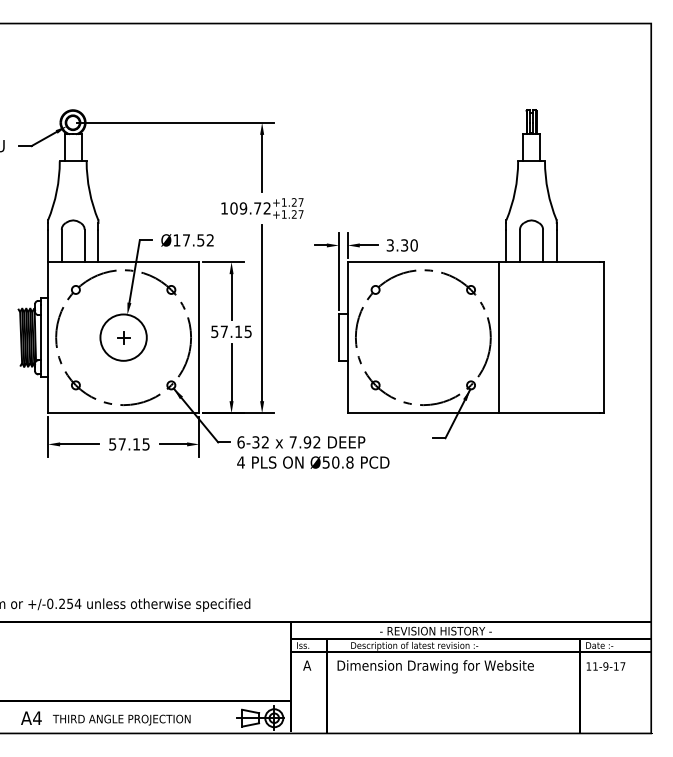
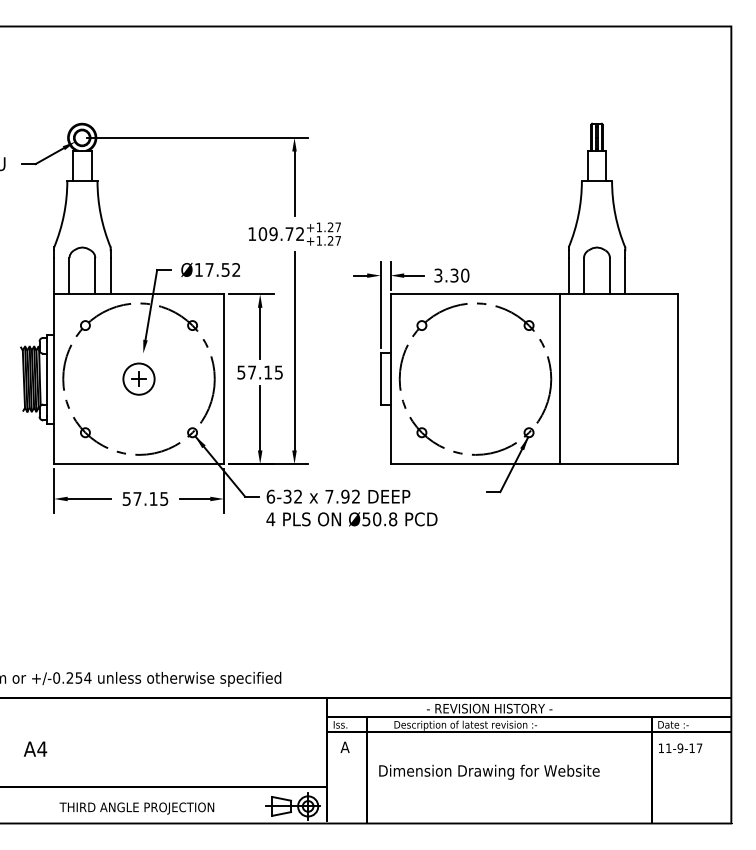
circle: (123, 337) -> (138, 378), size x0.6
text: (435, 666) -> (489, 771), moved
text: (31, 717) -> (35, 748), moved

